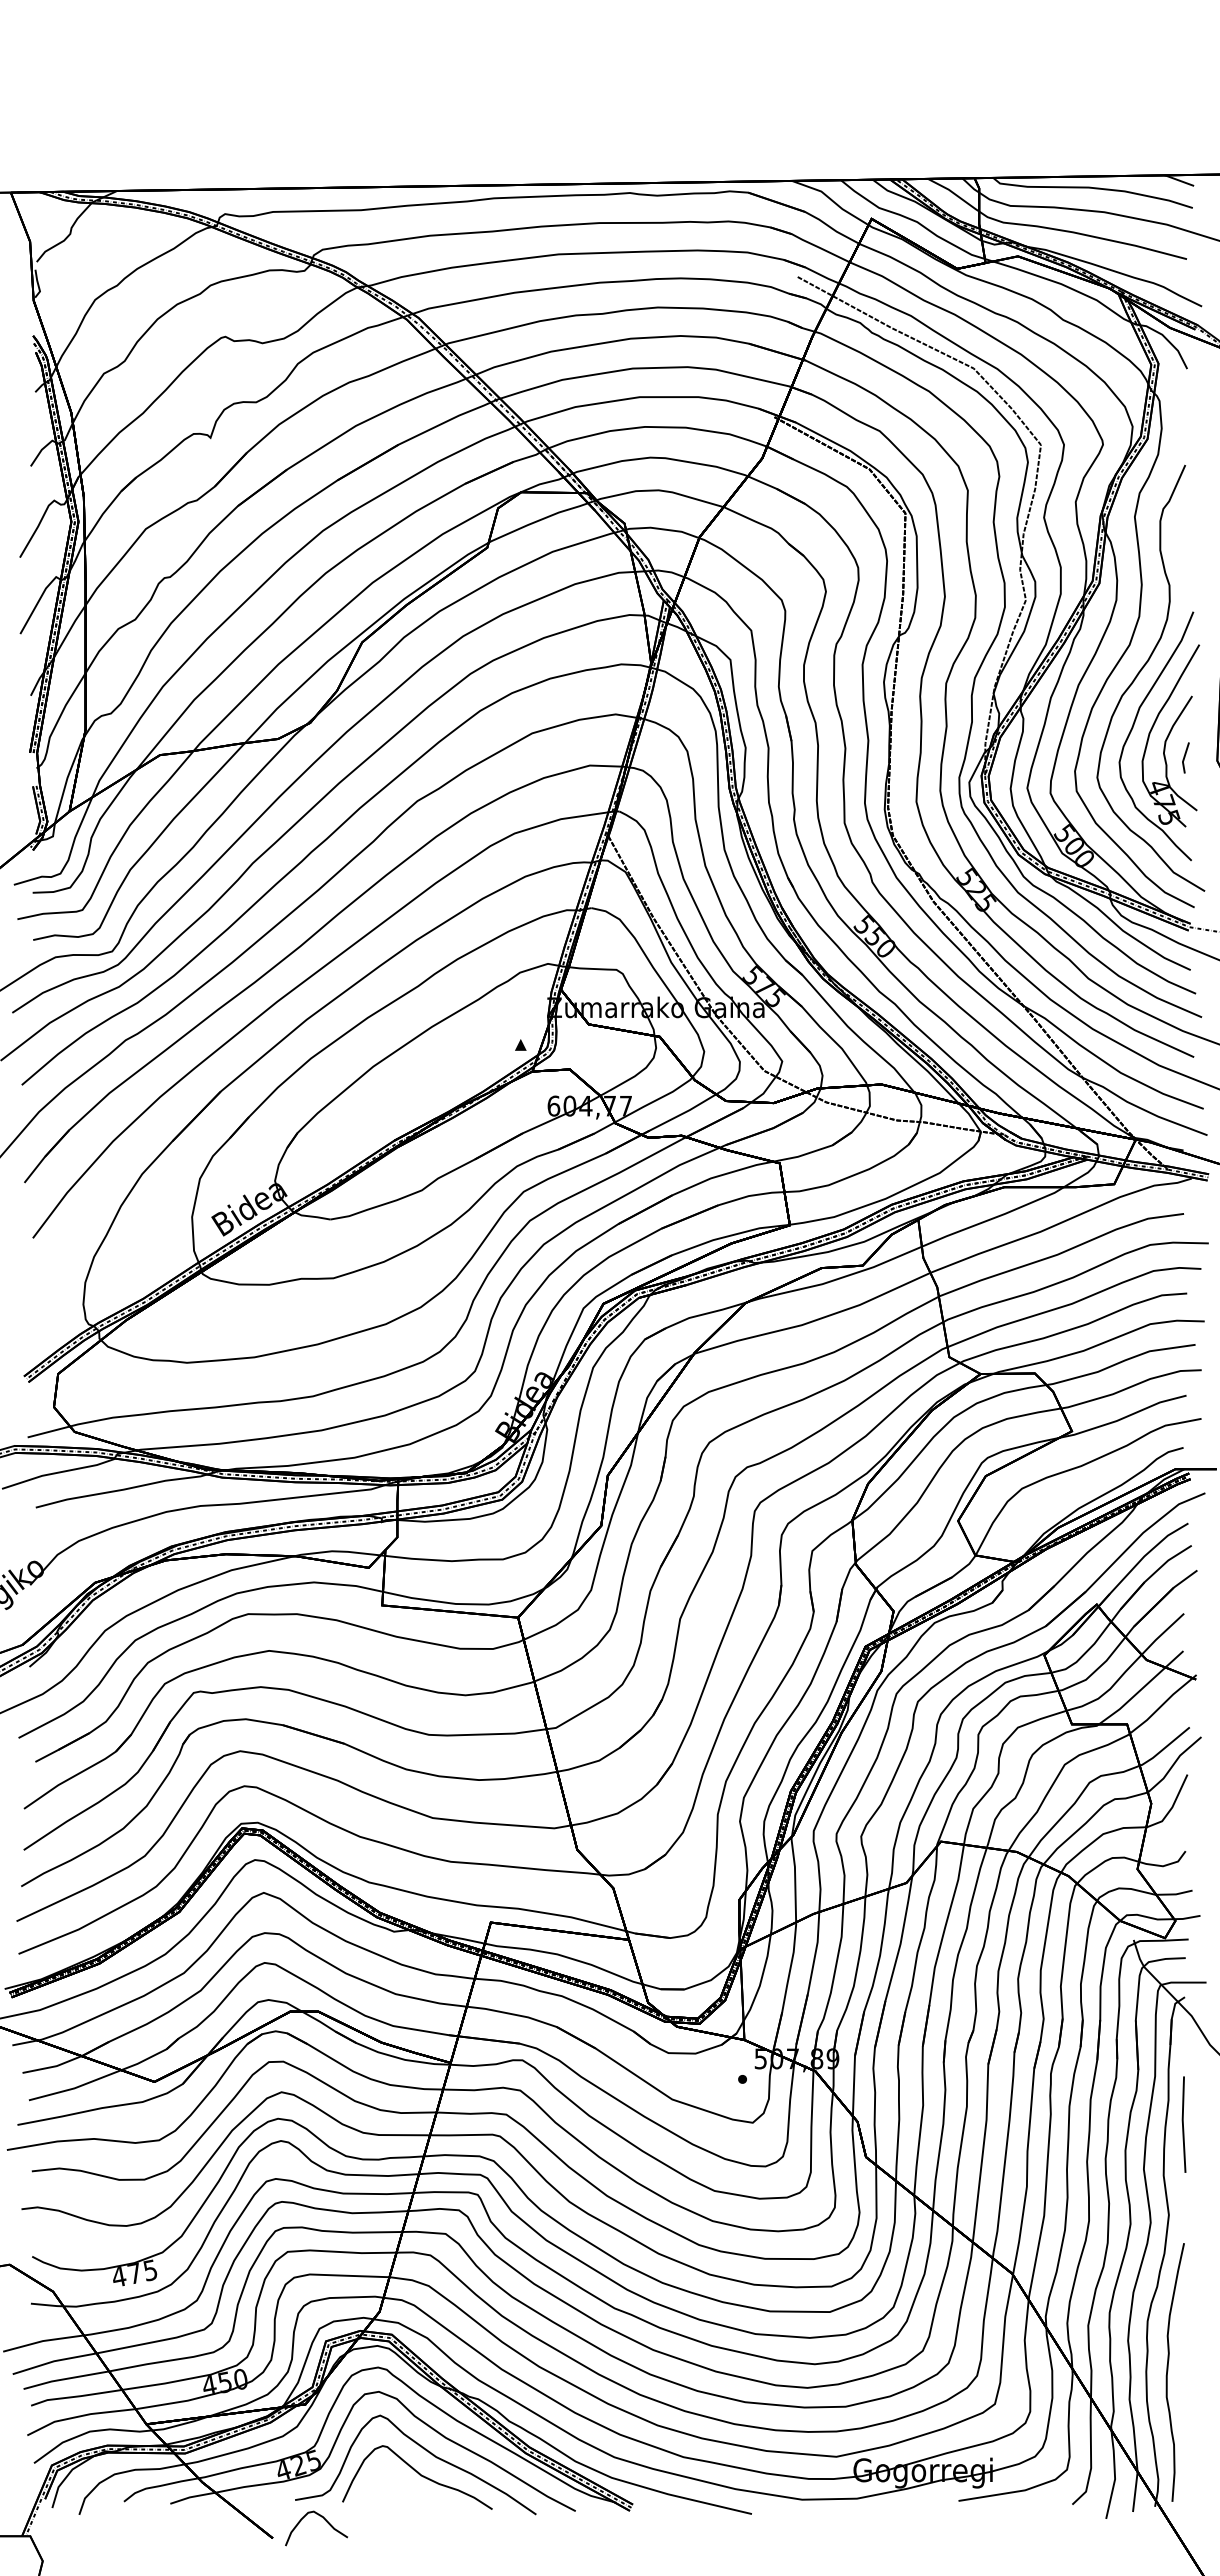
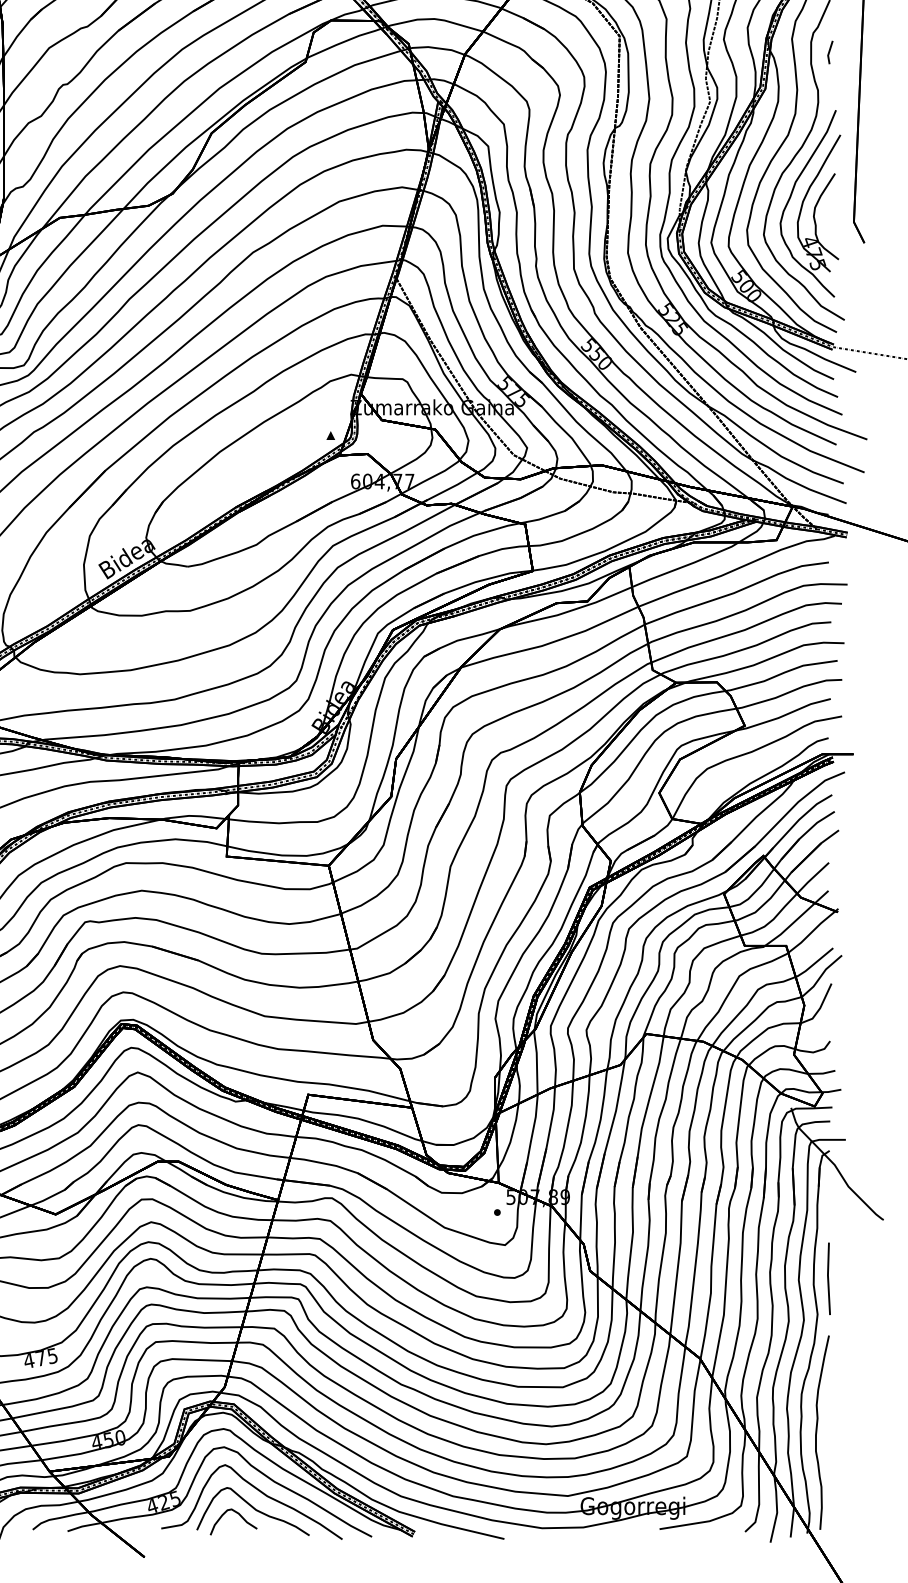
line: (1185, 757) -> (830, 52), moved
line: (1183, 2124) -> (828, 1278), moved
curve: (325, 2521) -> (240, 1516), moved

